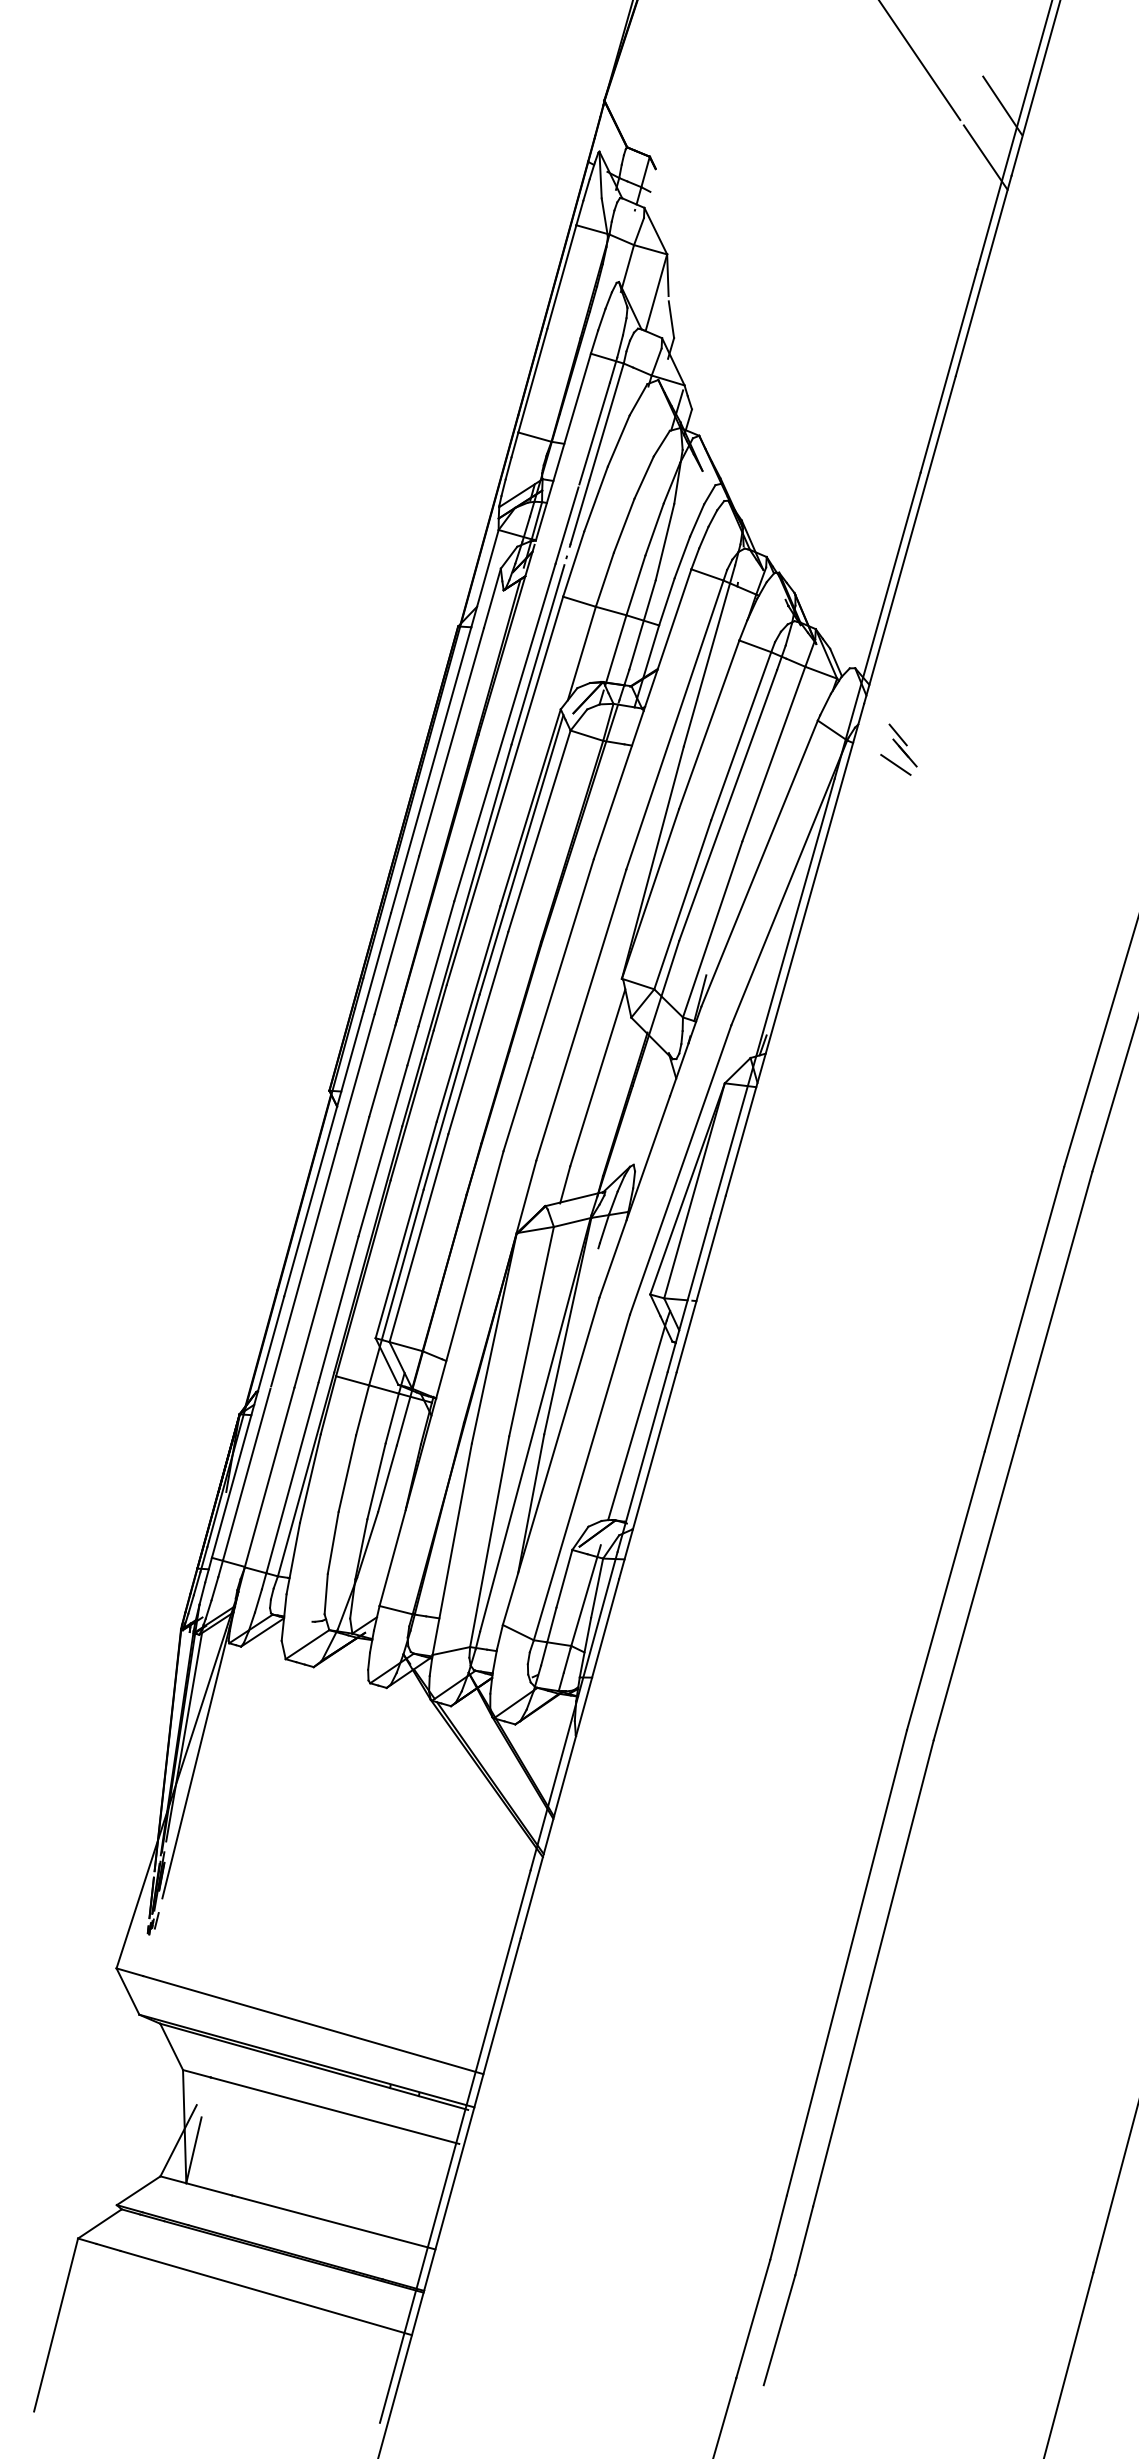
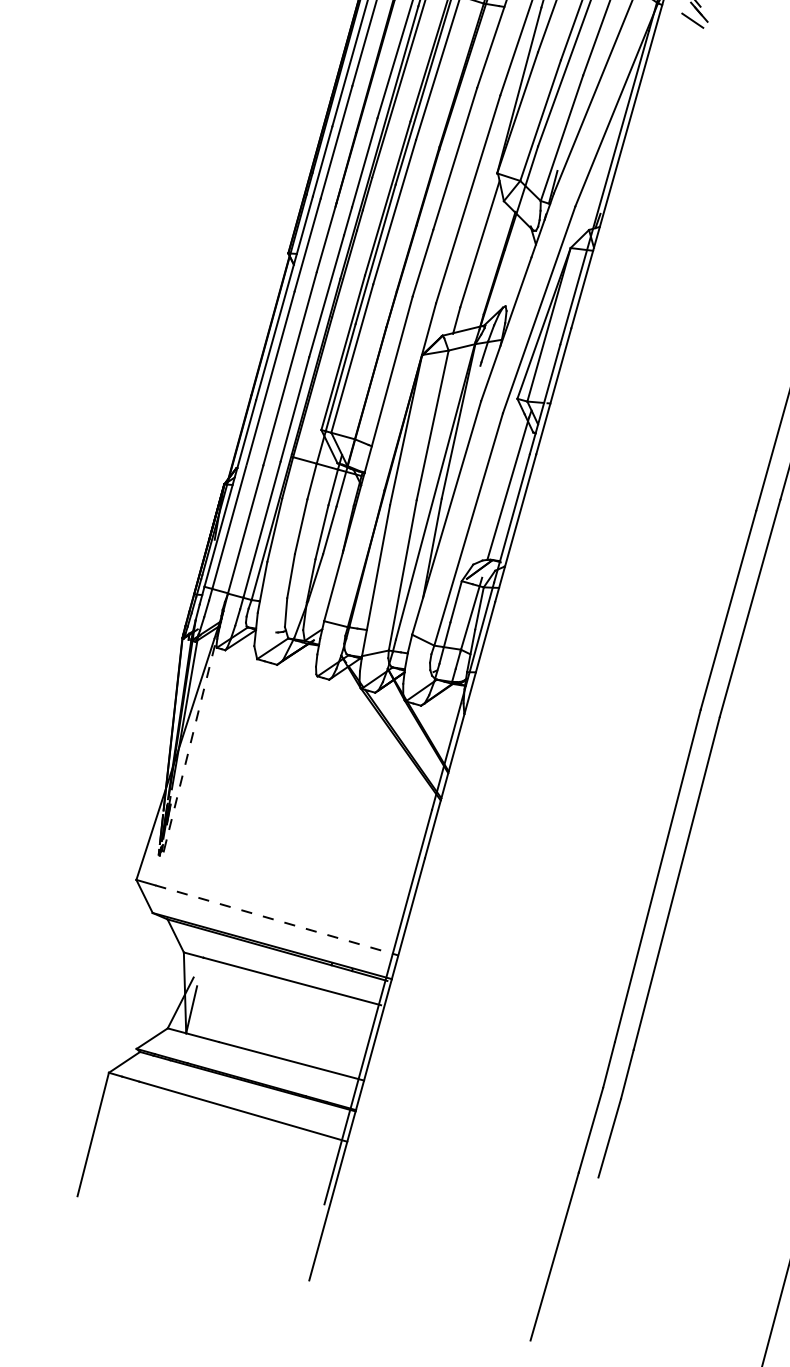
line: (195, 1762) -> (192, 732), solid -> dashed
line: (313, 2025) -> (277, 920), solid -> dashed

